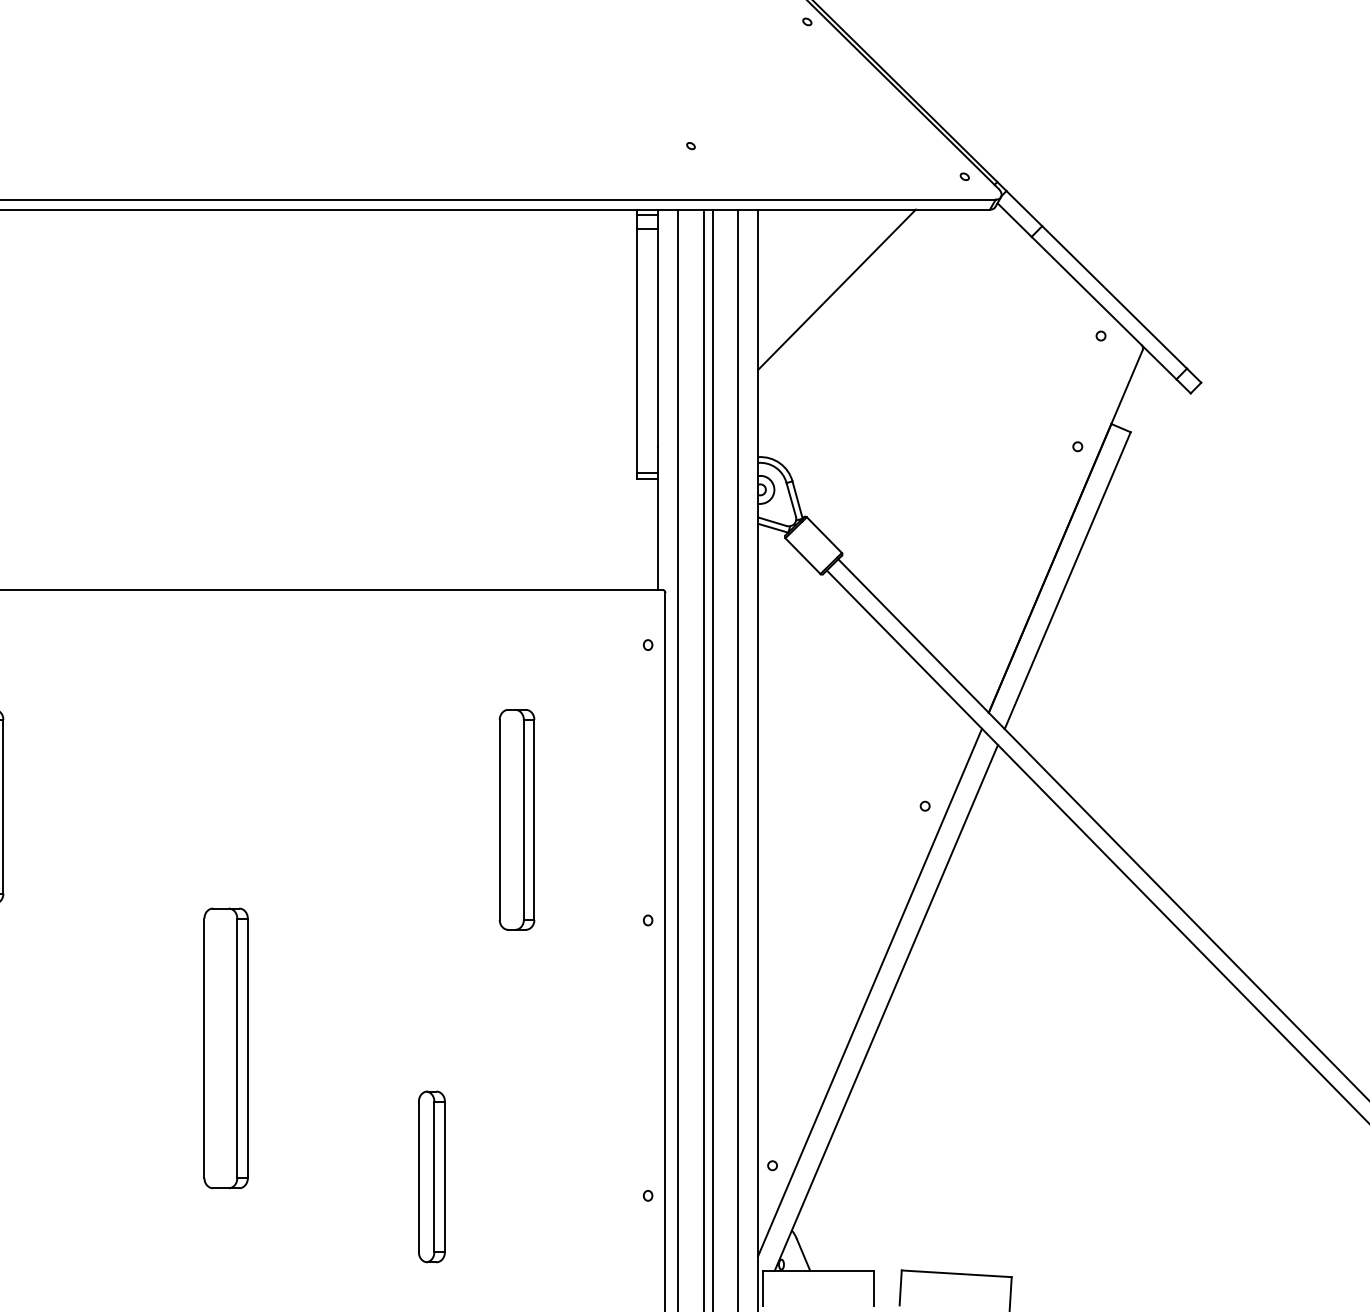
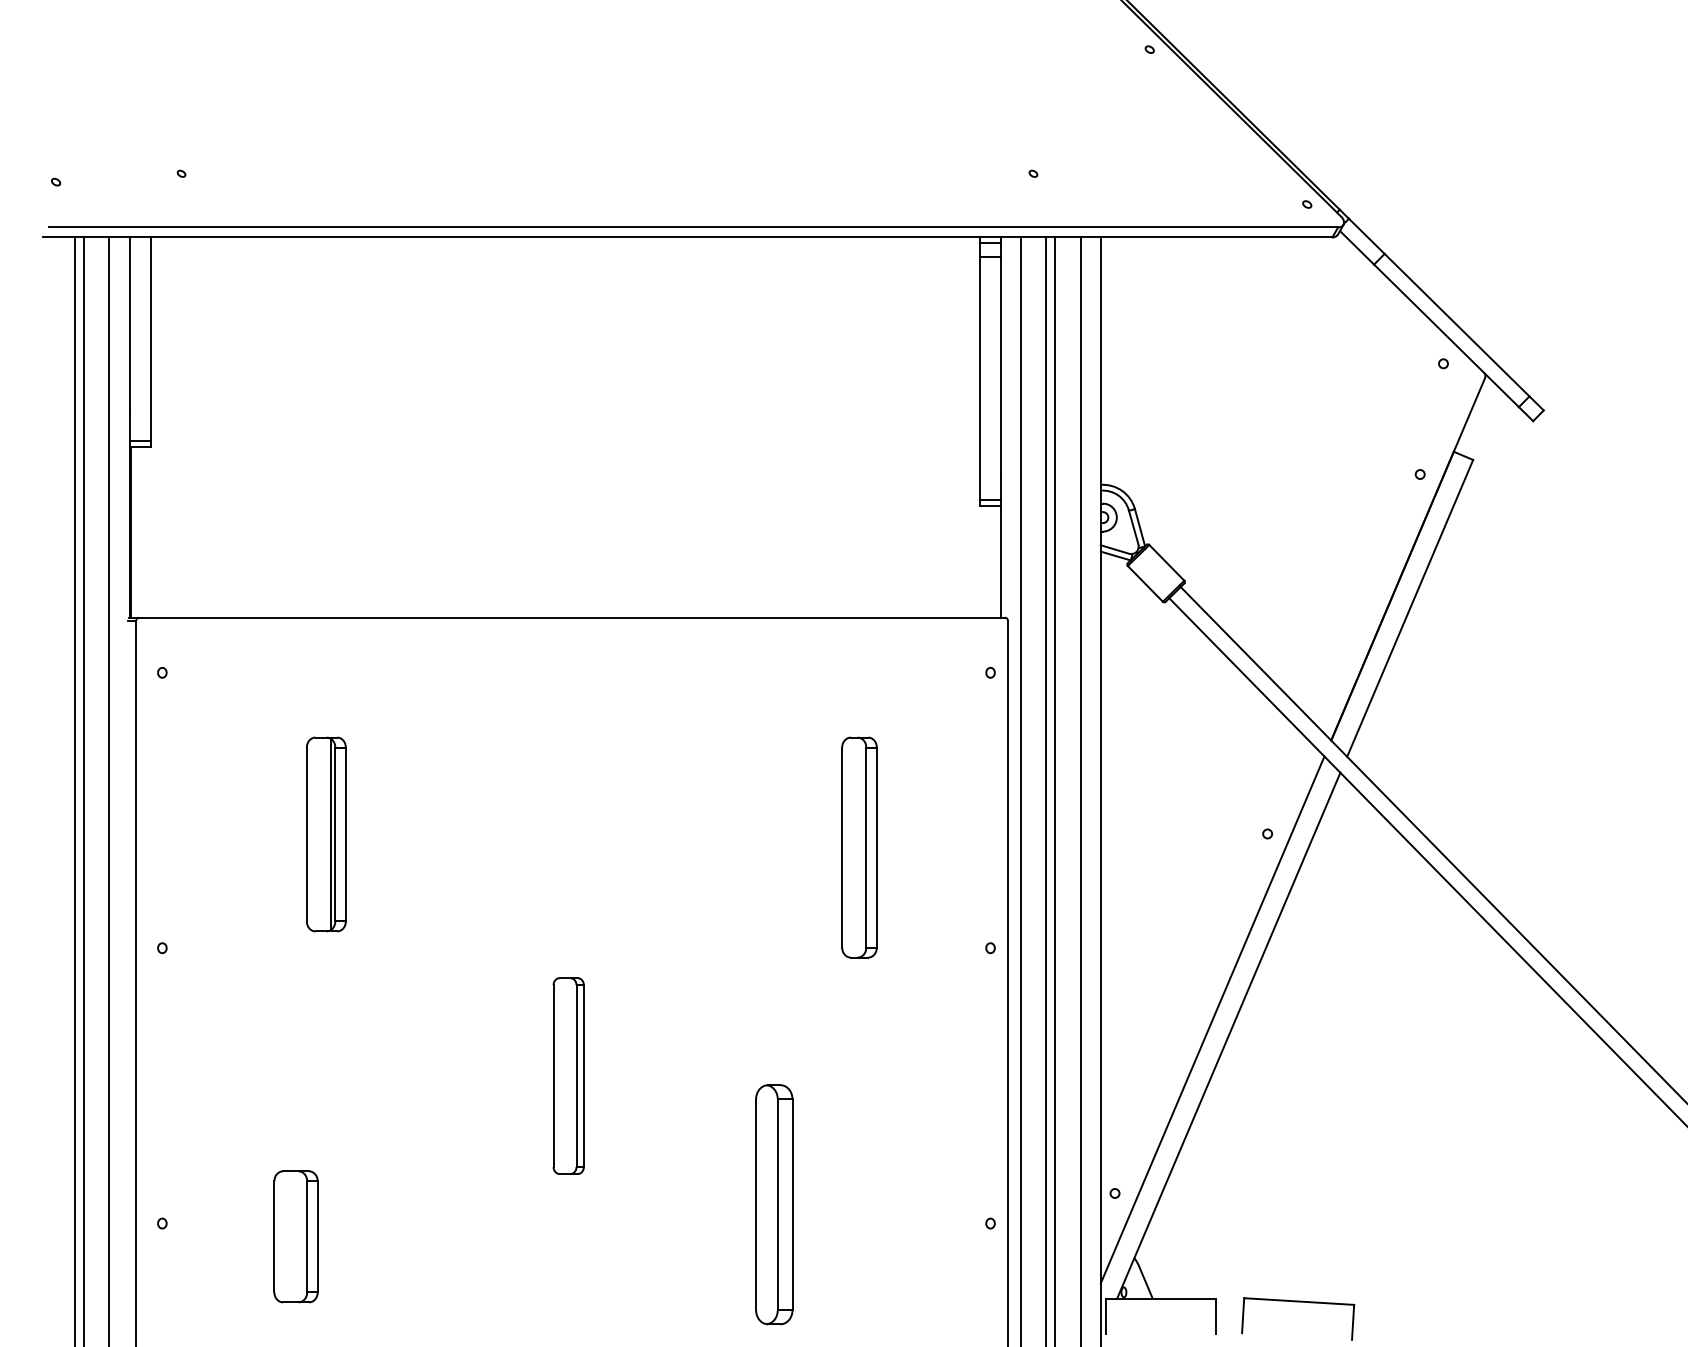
line: (837, 289) -> (1179, 317), removed
part: (226, 1047) -> (568, 1075), size x0.7
part: (432, 1176) -> (774, 1204), size x1.4

